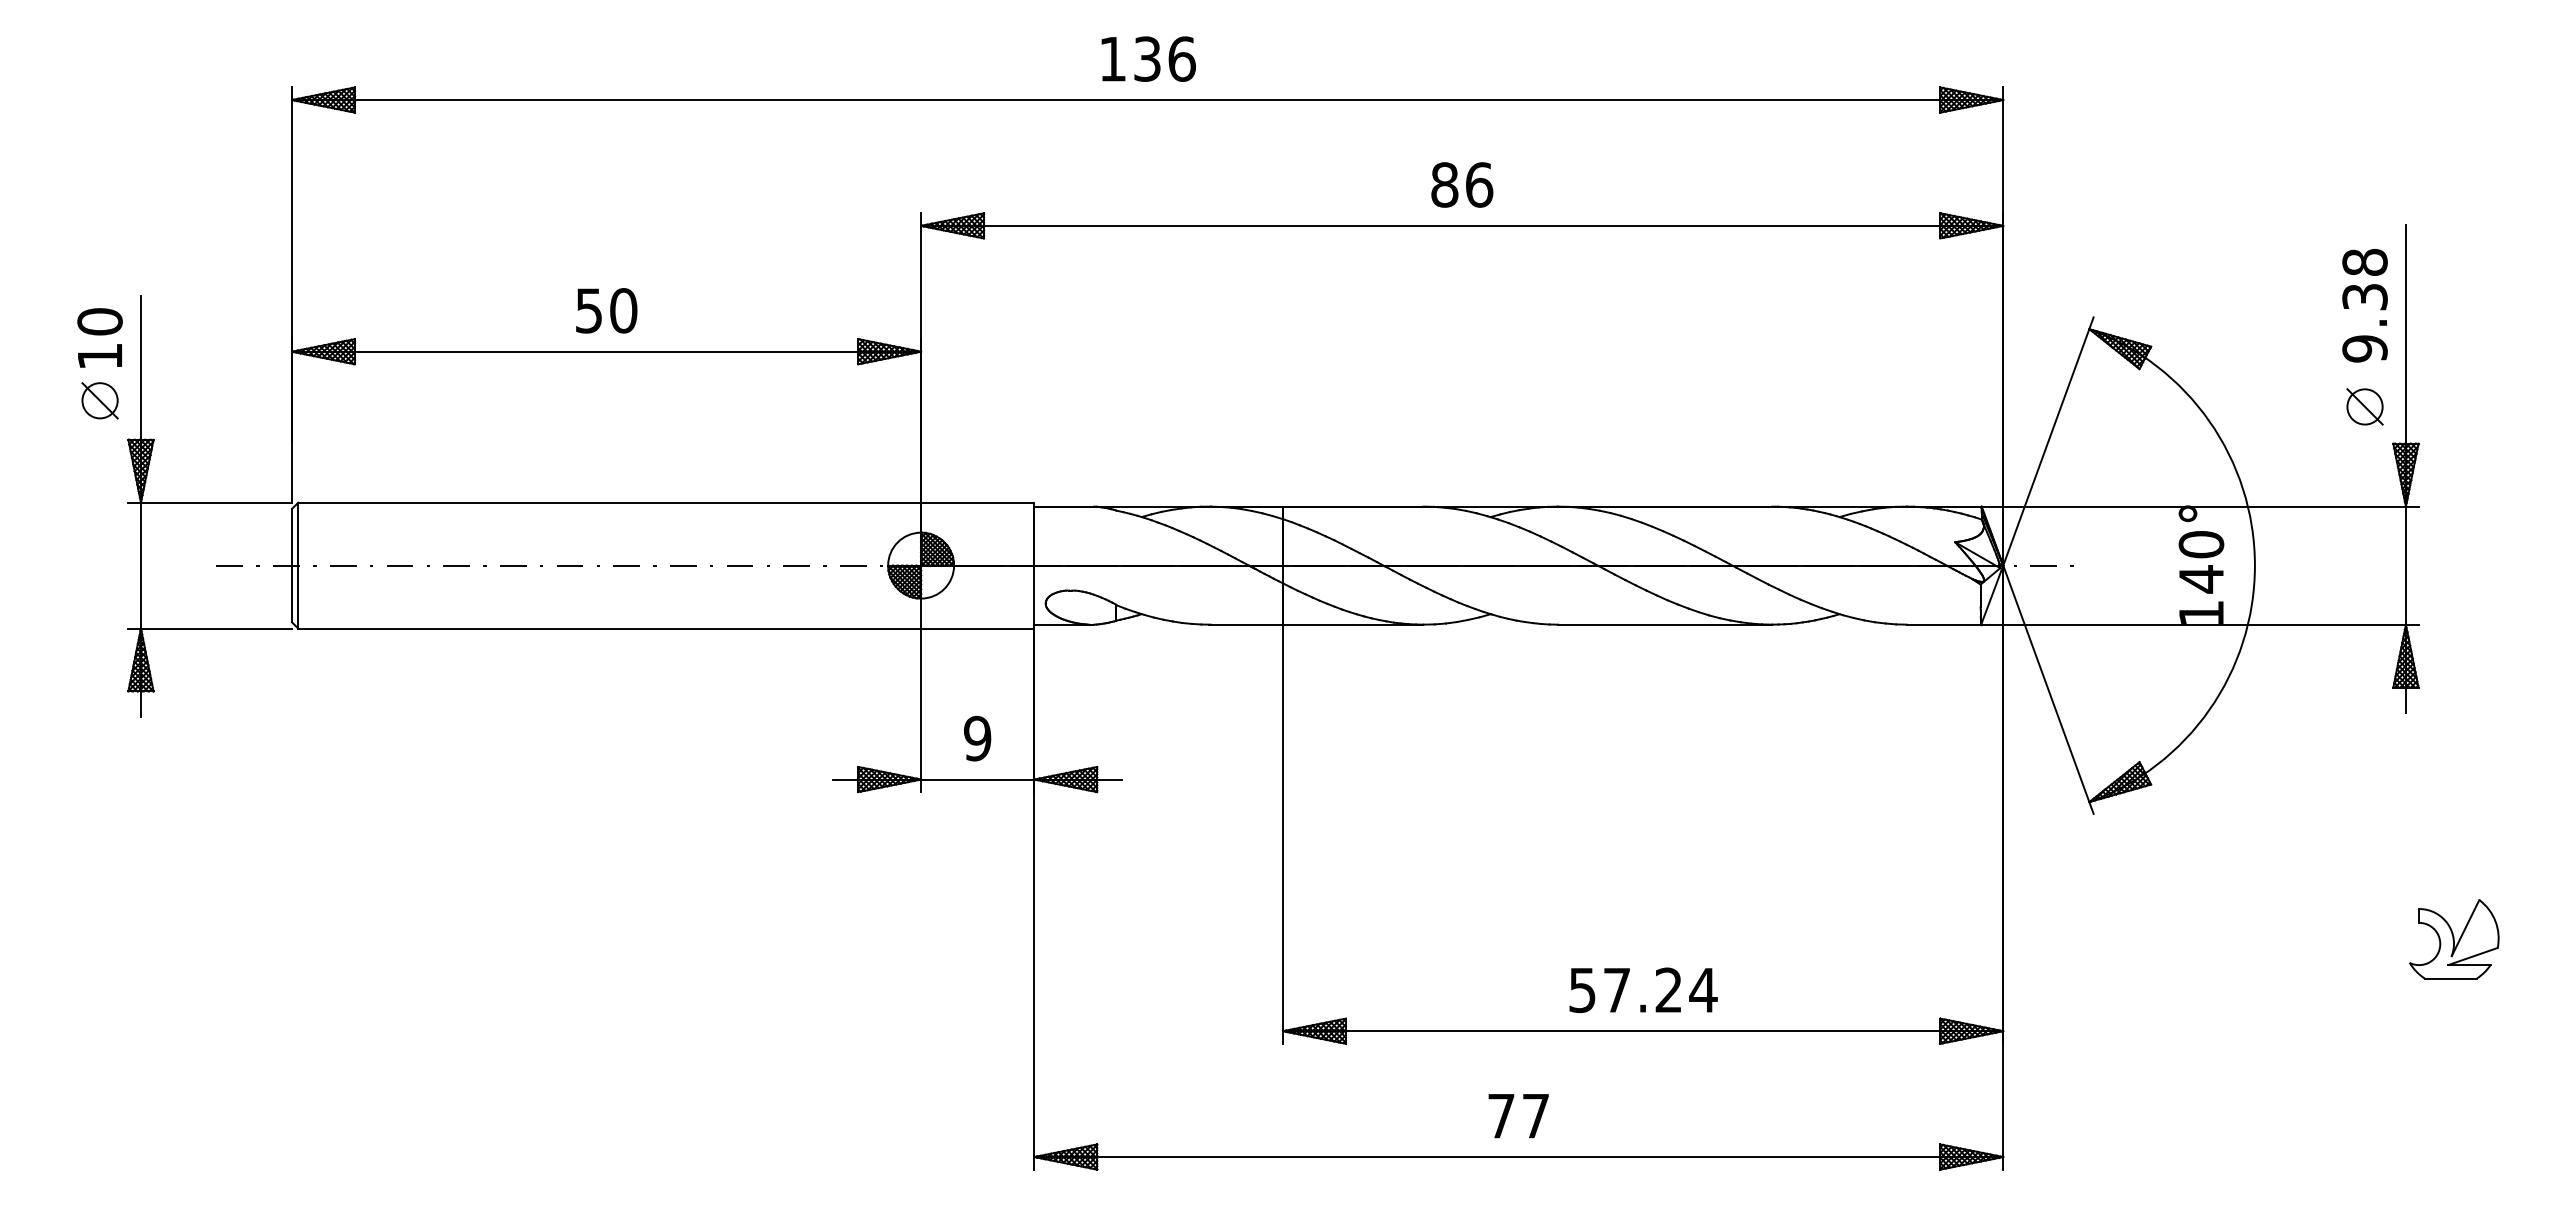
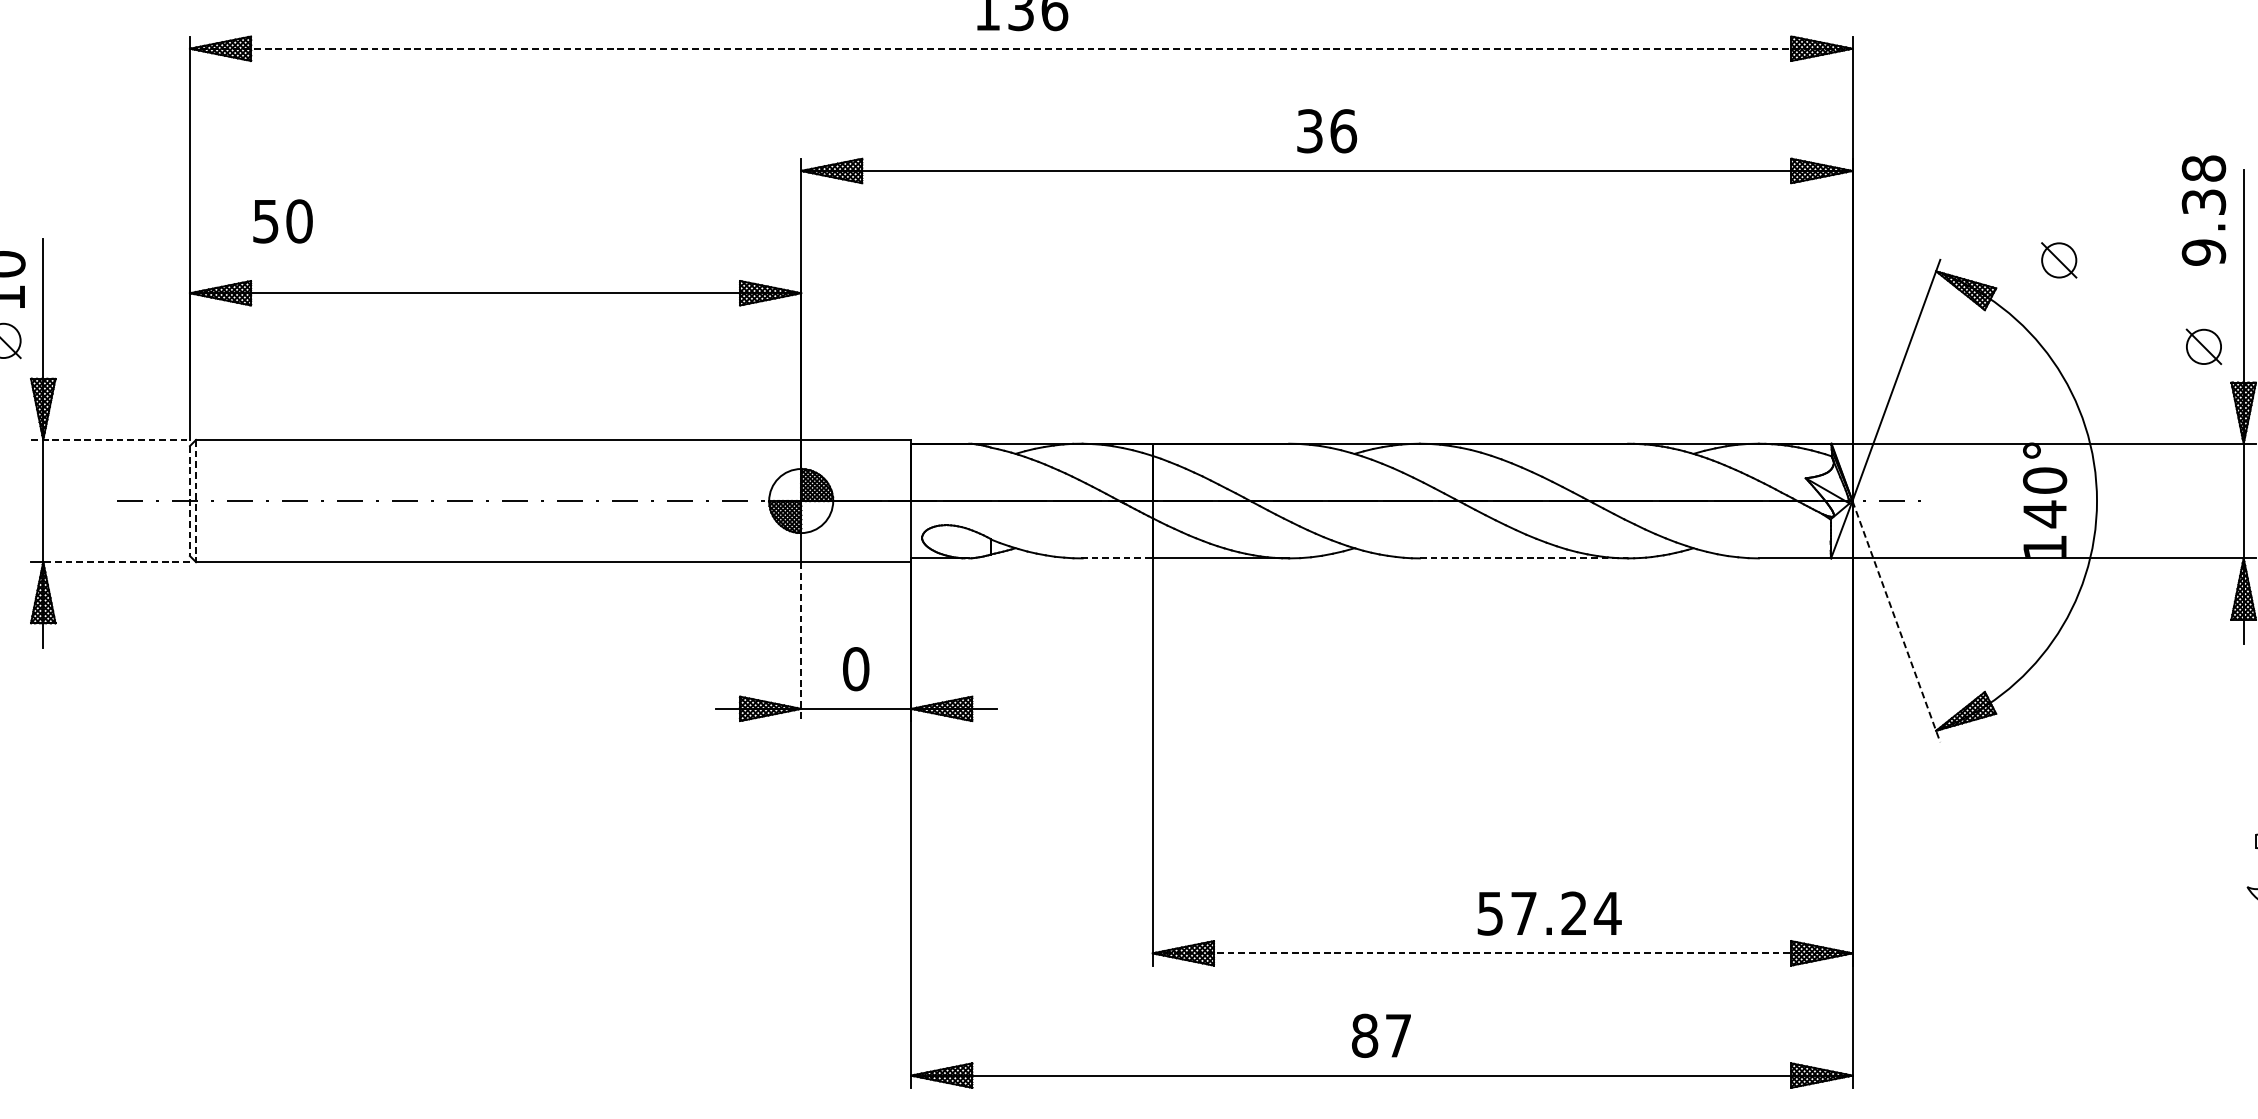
line: (1147, 100) -> (1021, 49), solid -> dashed
text: (1444, 184) -> (1309, 130), 86 -> 36
text: (2364, 305) -> (2203, 210), moved
text: (606, 310) -> (282, 221), moved
part: (2215, 317) -> (2058, 259), added
line: (210, 502) -> (110, 439), solid -> dashed
line: (291, 565) -> (189, 500), solid -> dashed
line: (298, 565) -> (196, 500), solid -> dashed
line: (1246, 624) -> (1117, 558), solid -> dashed
line: (1665, 624) -> (1524, 558), solid -> dashed
line: (215, 628) -> (115, 562), solid -> dashed
line: (2048, 690) -> (1896, 622), solid -> dashed
line: (921, 710) -> (801, 641), solid -> dashed
text: (977, 738) -> (855, 668), 9 -> 0
text: (1643, 990) -> (1549, 913), moved
line: (1643, 1031) -> (1502, 953), solid -> dashed
text: (1501, 1115) -> (1365, 1035), 77 -> 87

